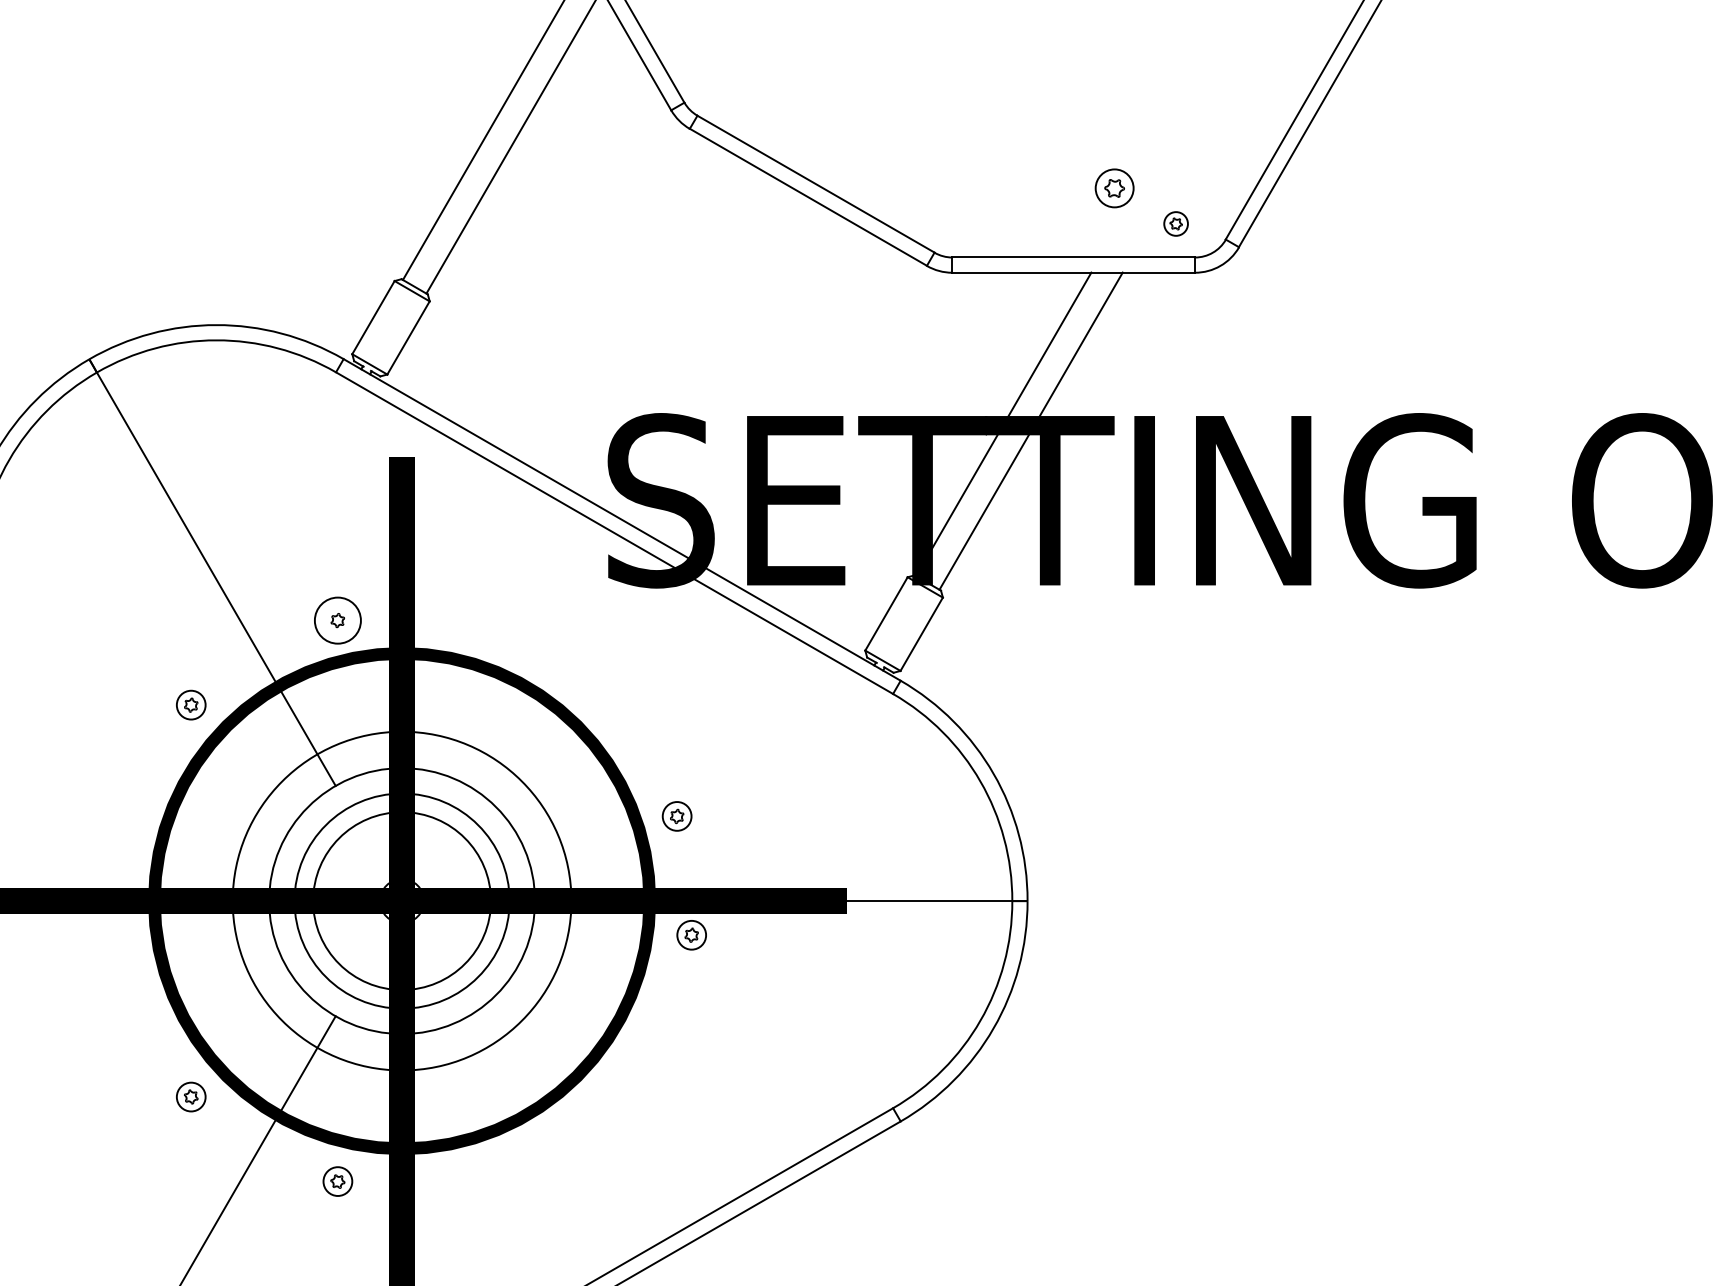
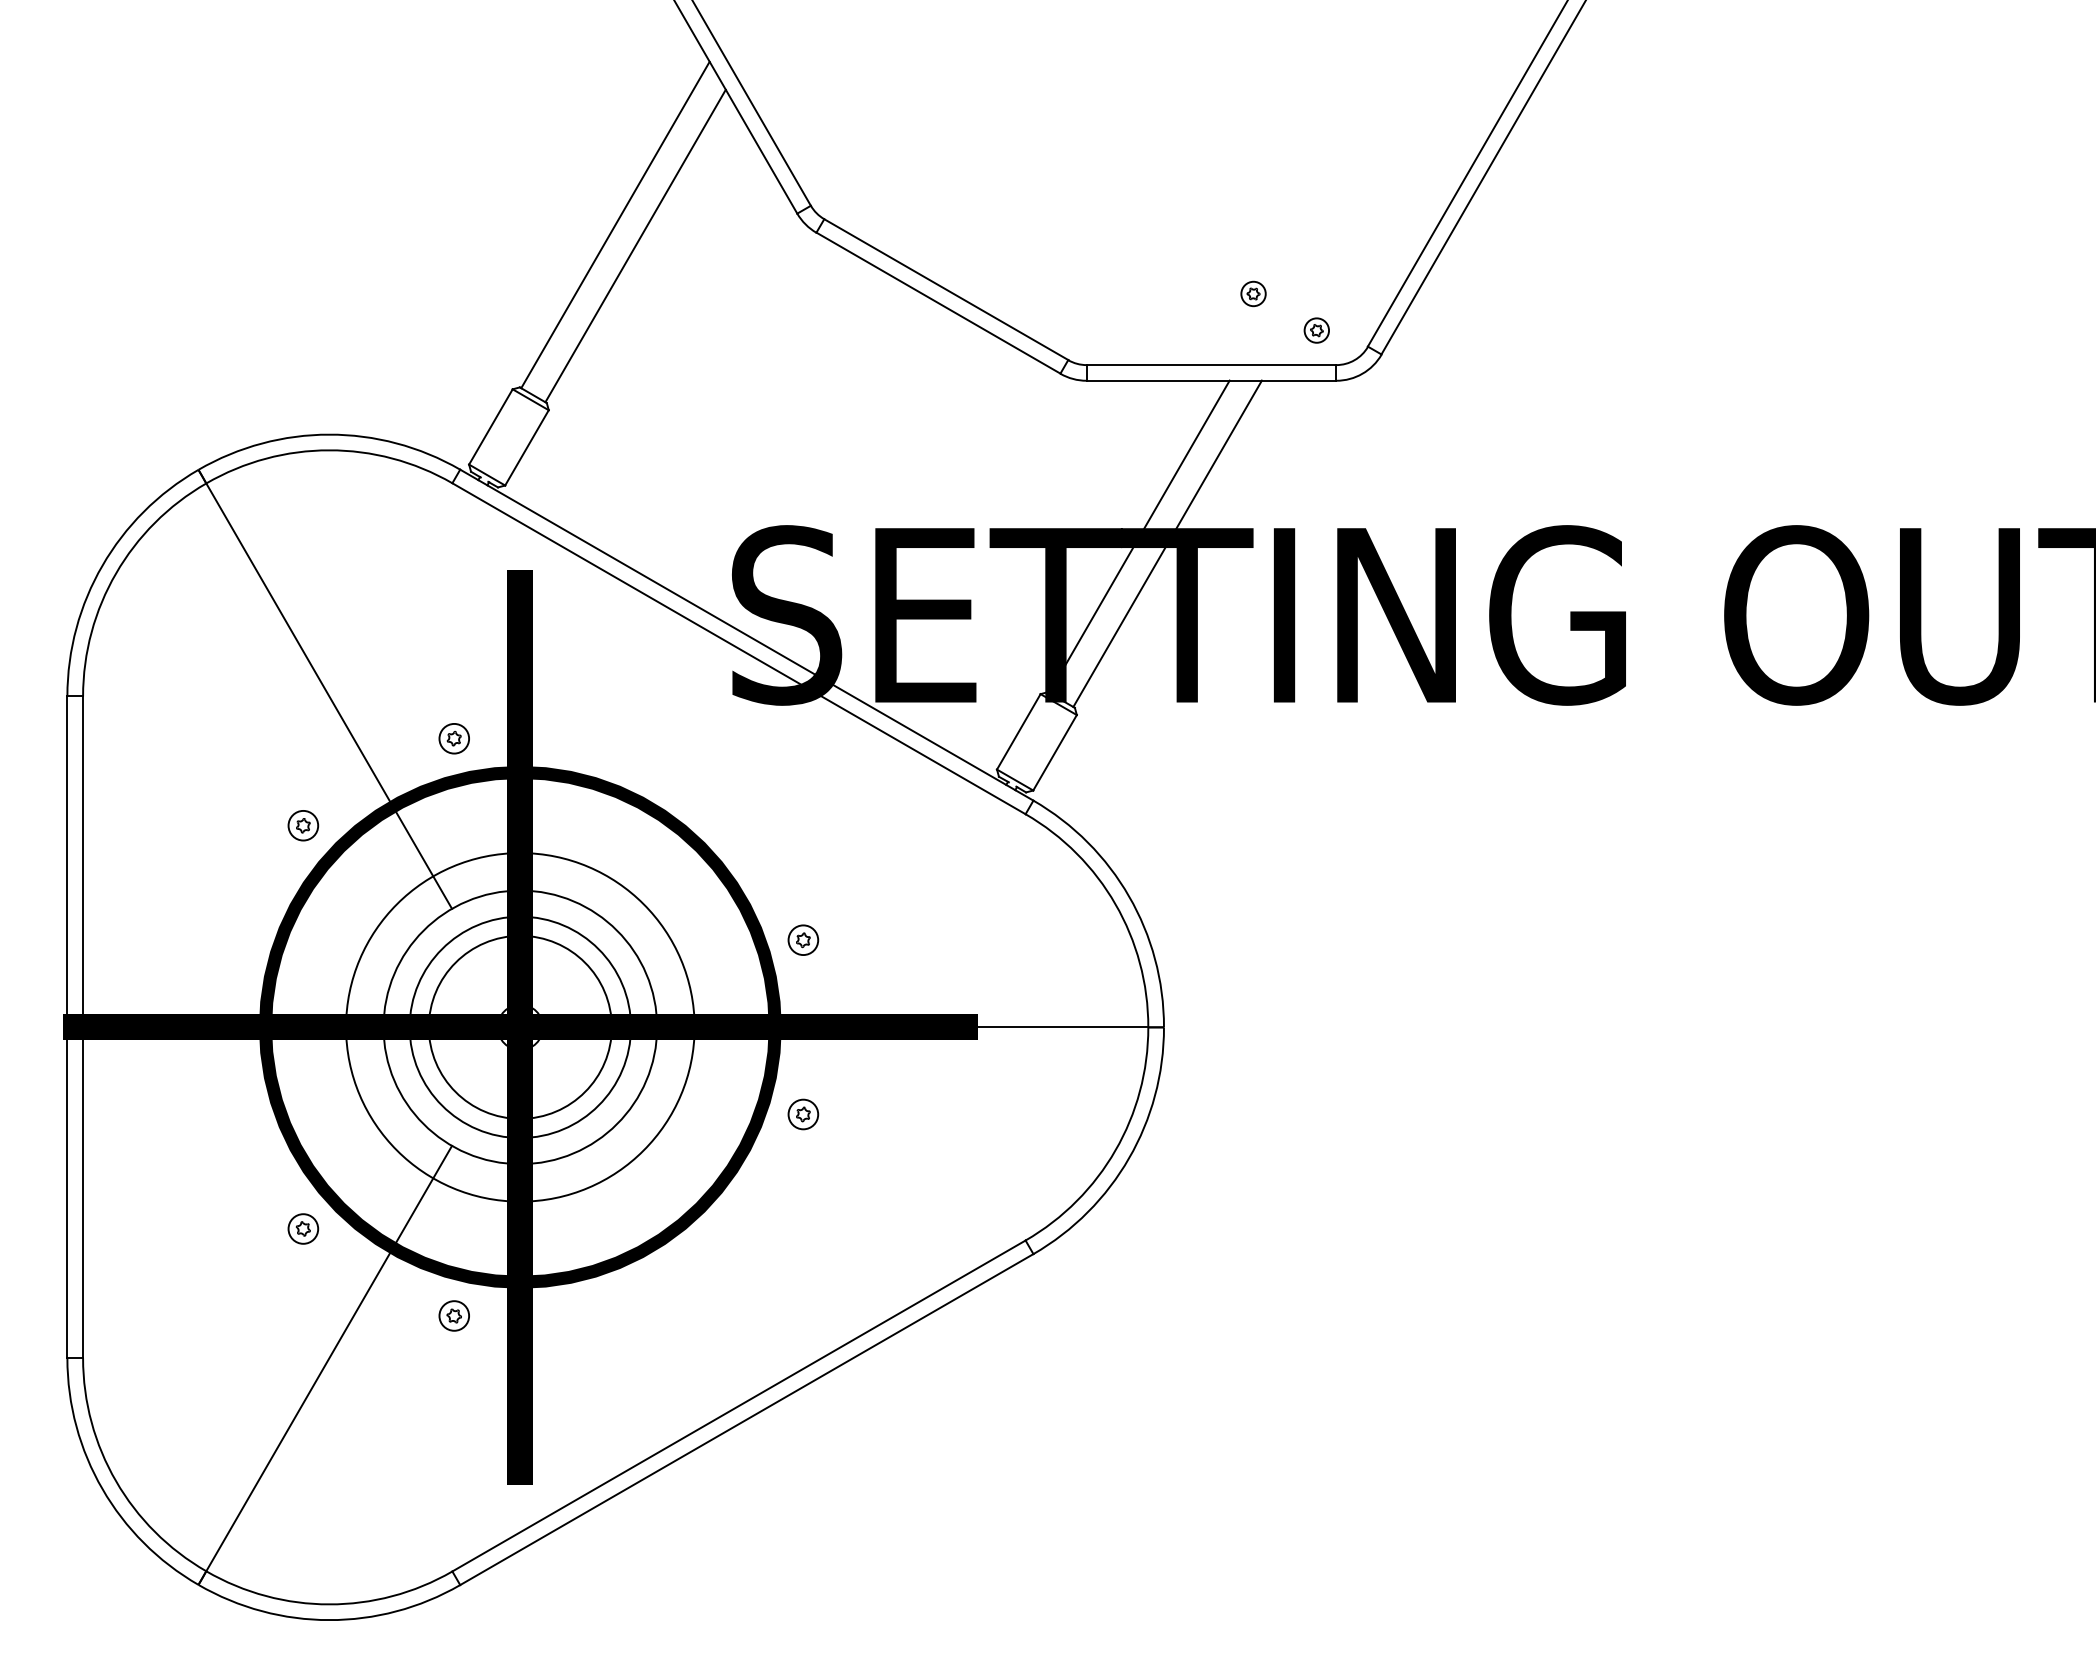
part: (1114, 187) -> (1253, 293), size x0.62
circle: (338, 620) -> (454, 738), size x0.62
part: (691, 935) -> (803, 1114), moved

